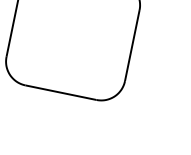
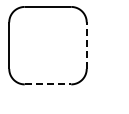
line: (132, 45) -> (86, 45), solid -> dashed
line: (61, 92) -> (48, 84), solid -> dashed

